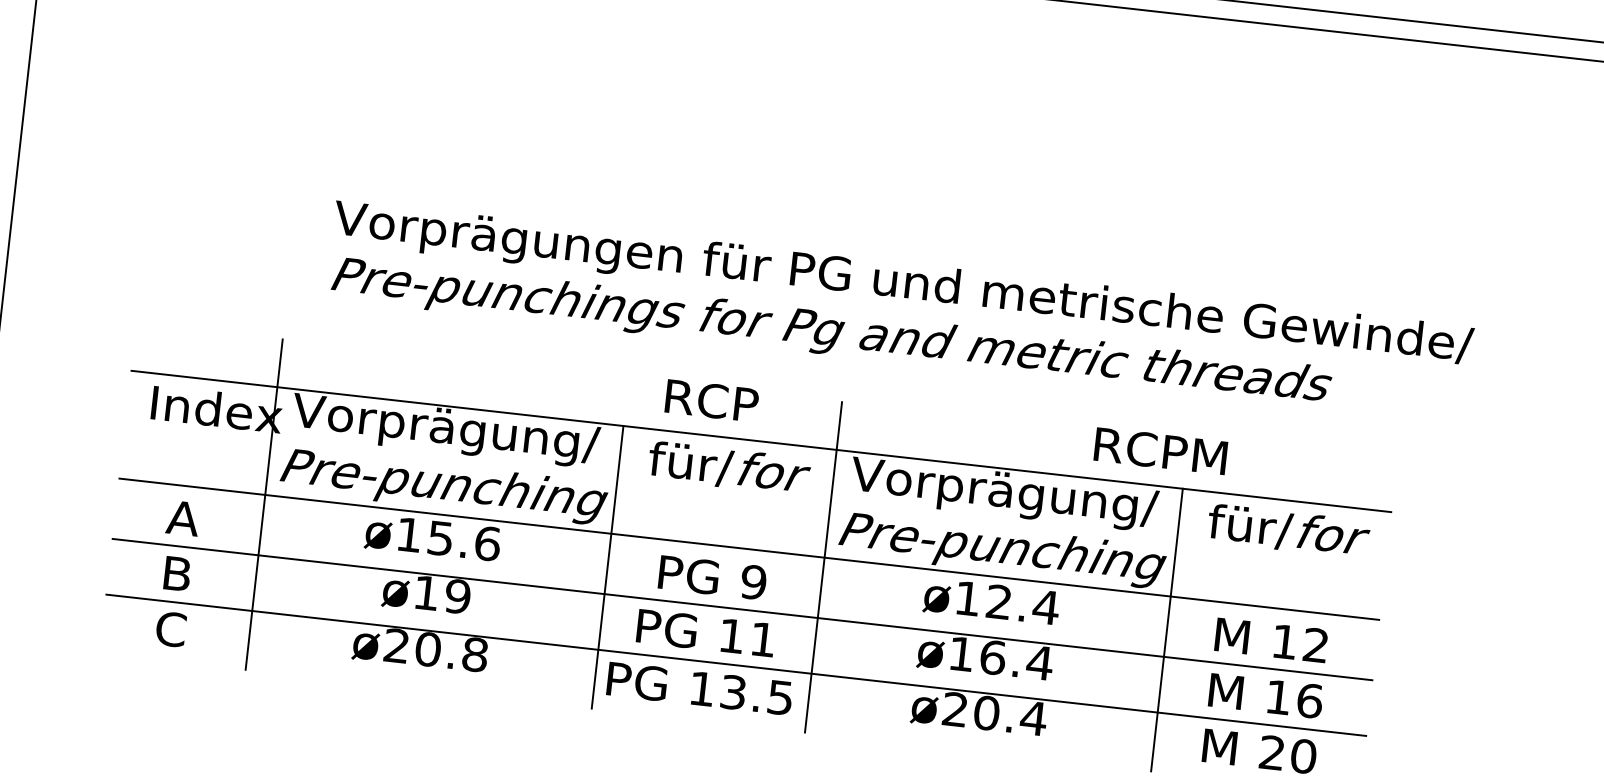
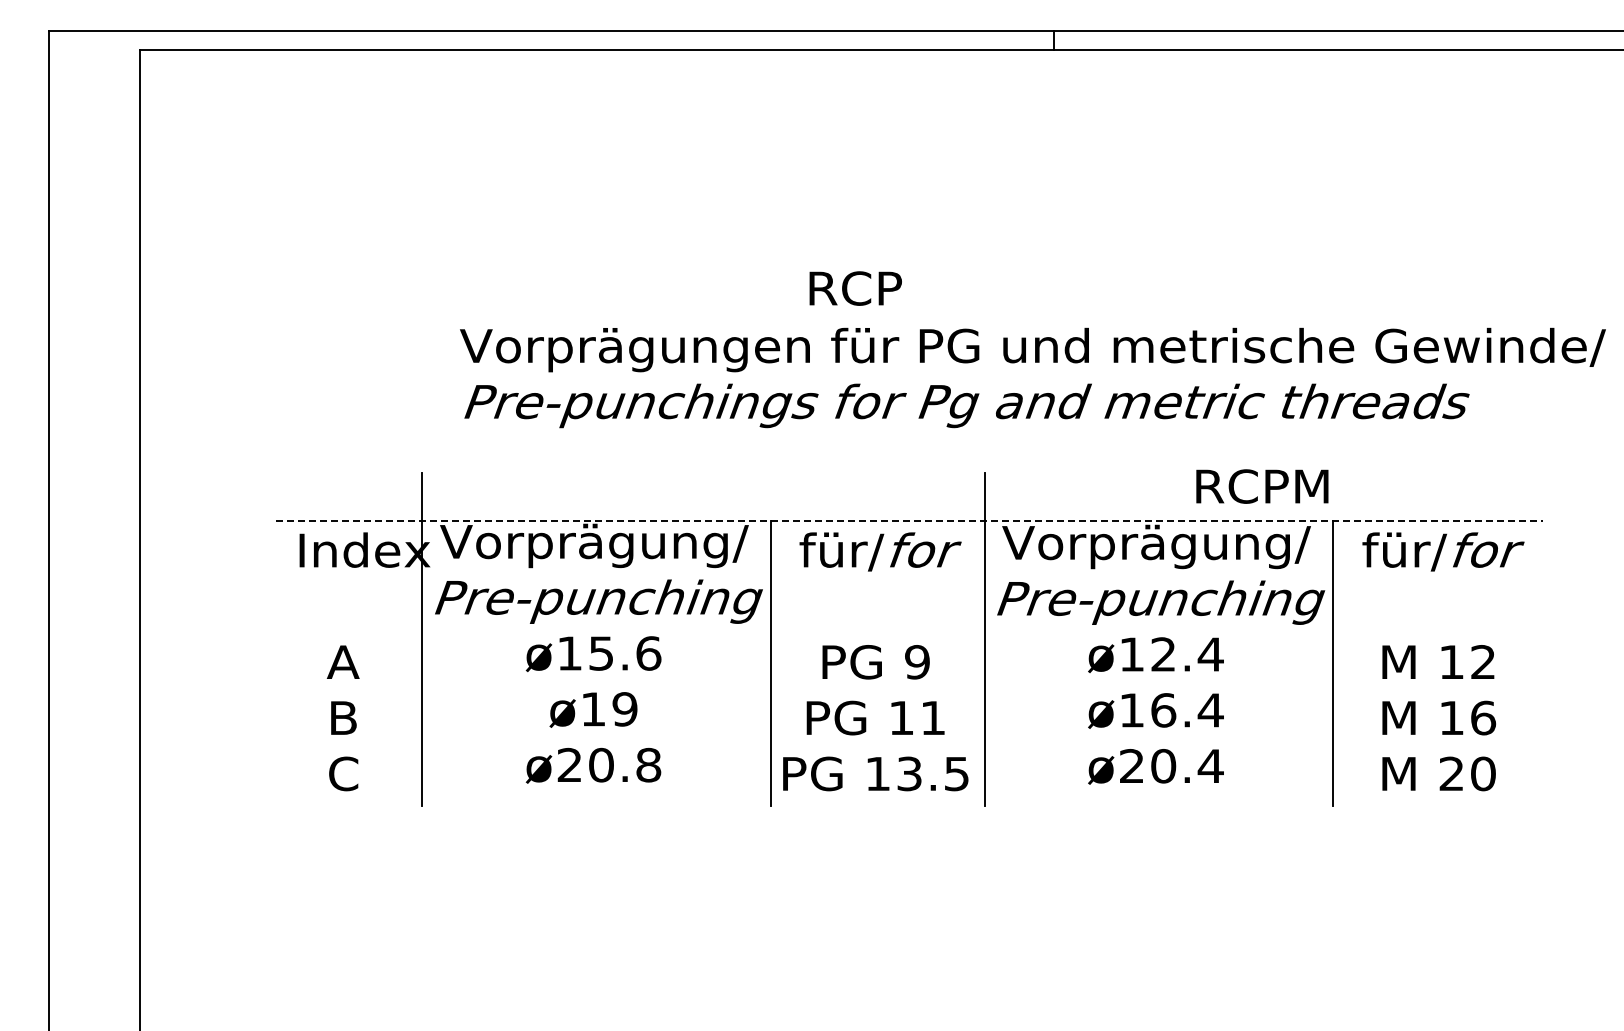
text: (711, 400) -> (855, 288), moved
line: (761, 441) -> (909, 521), solid -> dashed
text: (1160, 451) -> (1262, 486), moved
line: (749, 548) -> (909, 629), removed
line: (742, 609) -> (909, 690), removed
line: (736, 665) -> (909, 746), removed

